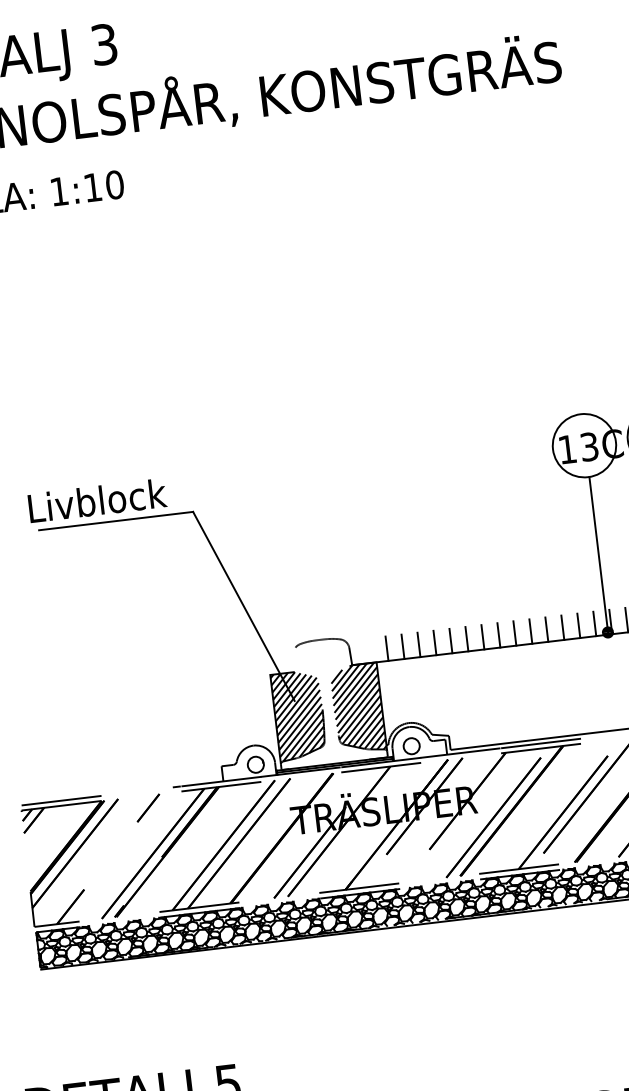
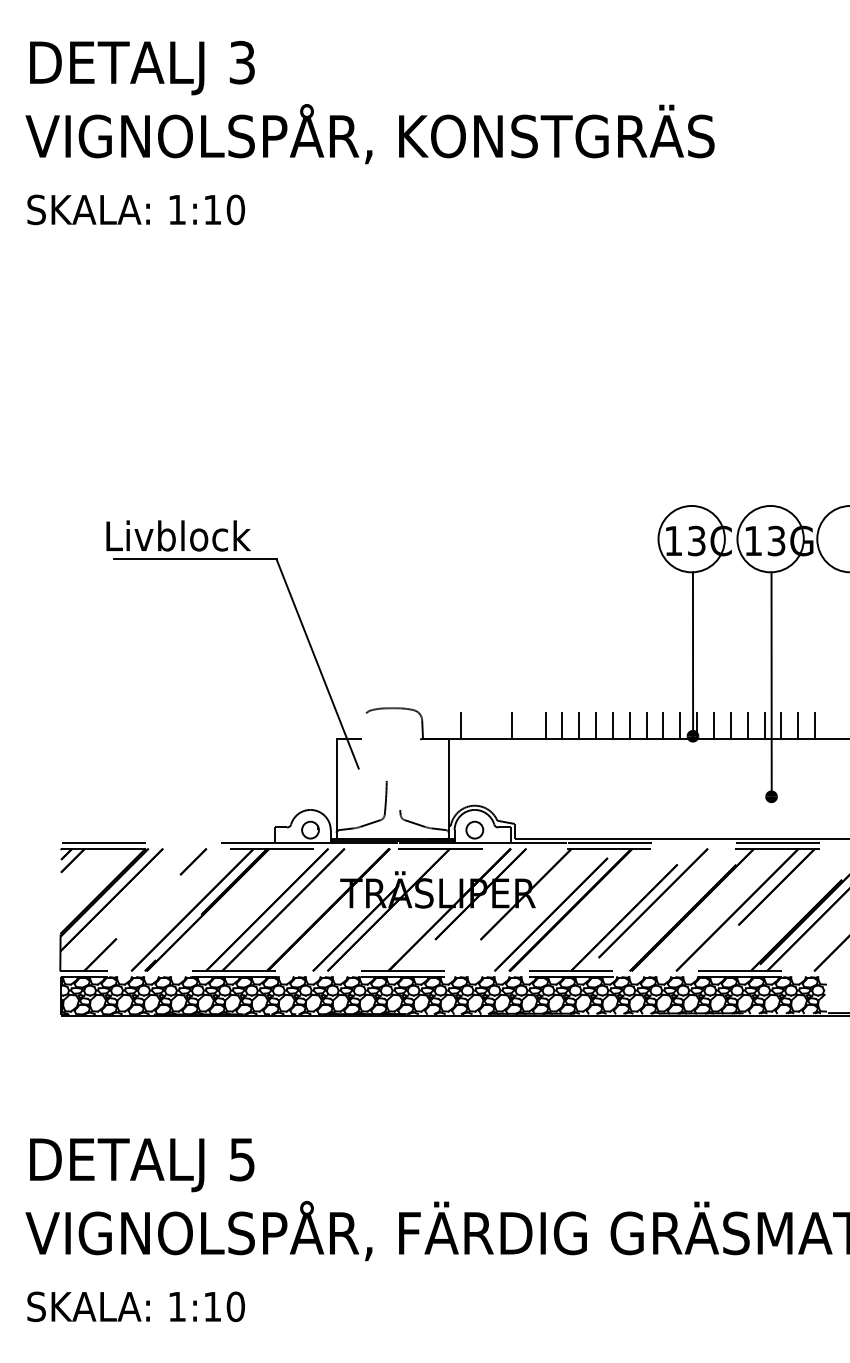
line: (450, 640) -> (528, 725), removed
line: (418, 644) -> (494, 725), removed
line: (403, 646) -> (478, 725), removed
hatch: (357, 708) -> (423, 784), removed
hatch: (299, 715) -> (361, 784), removed

